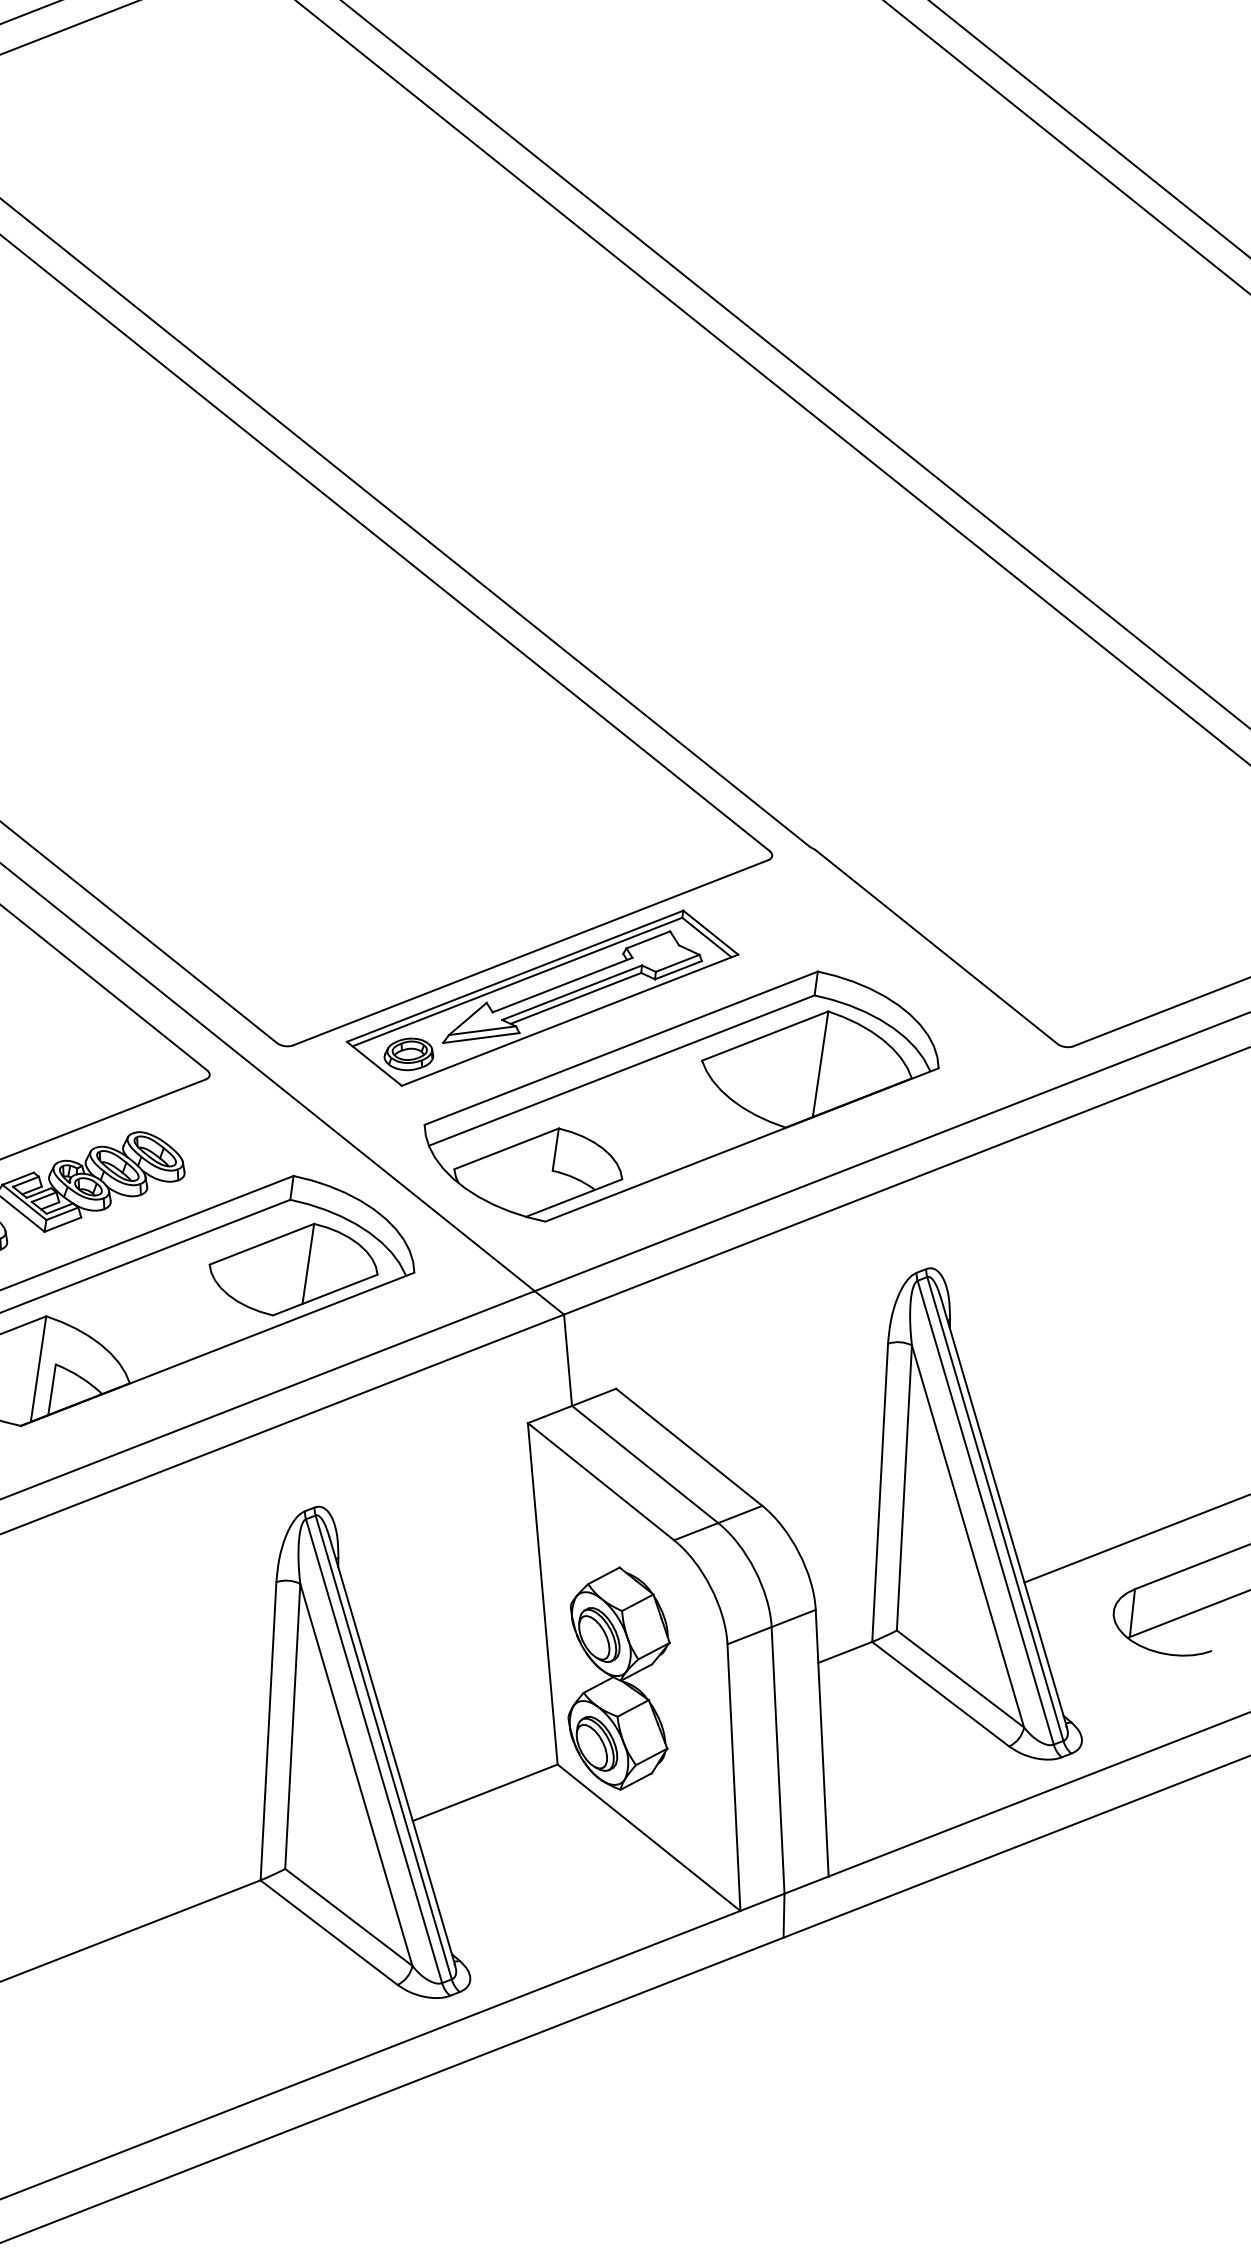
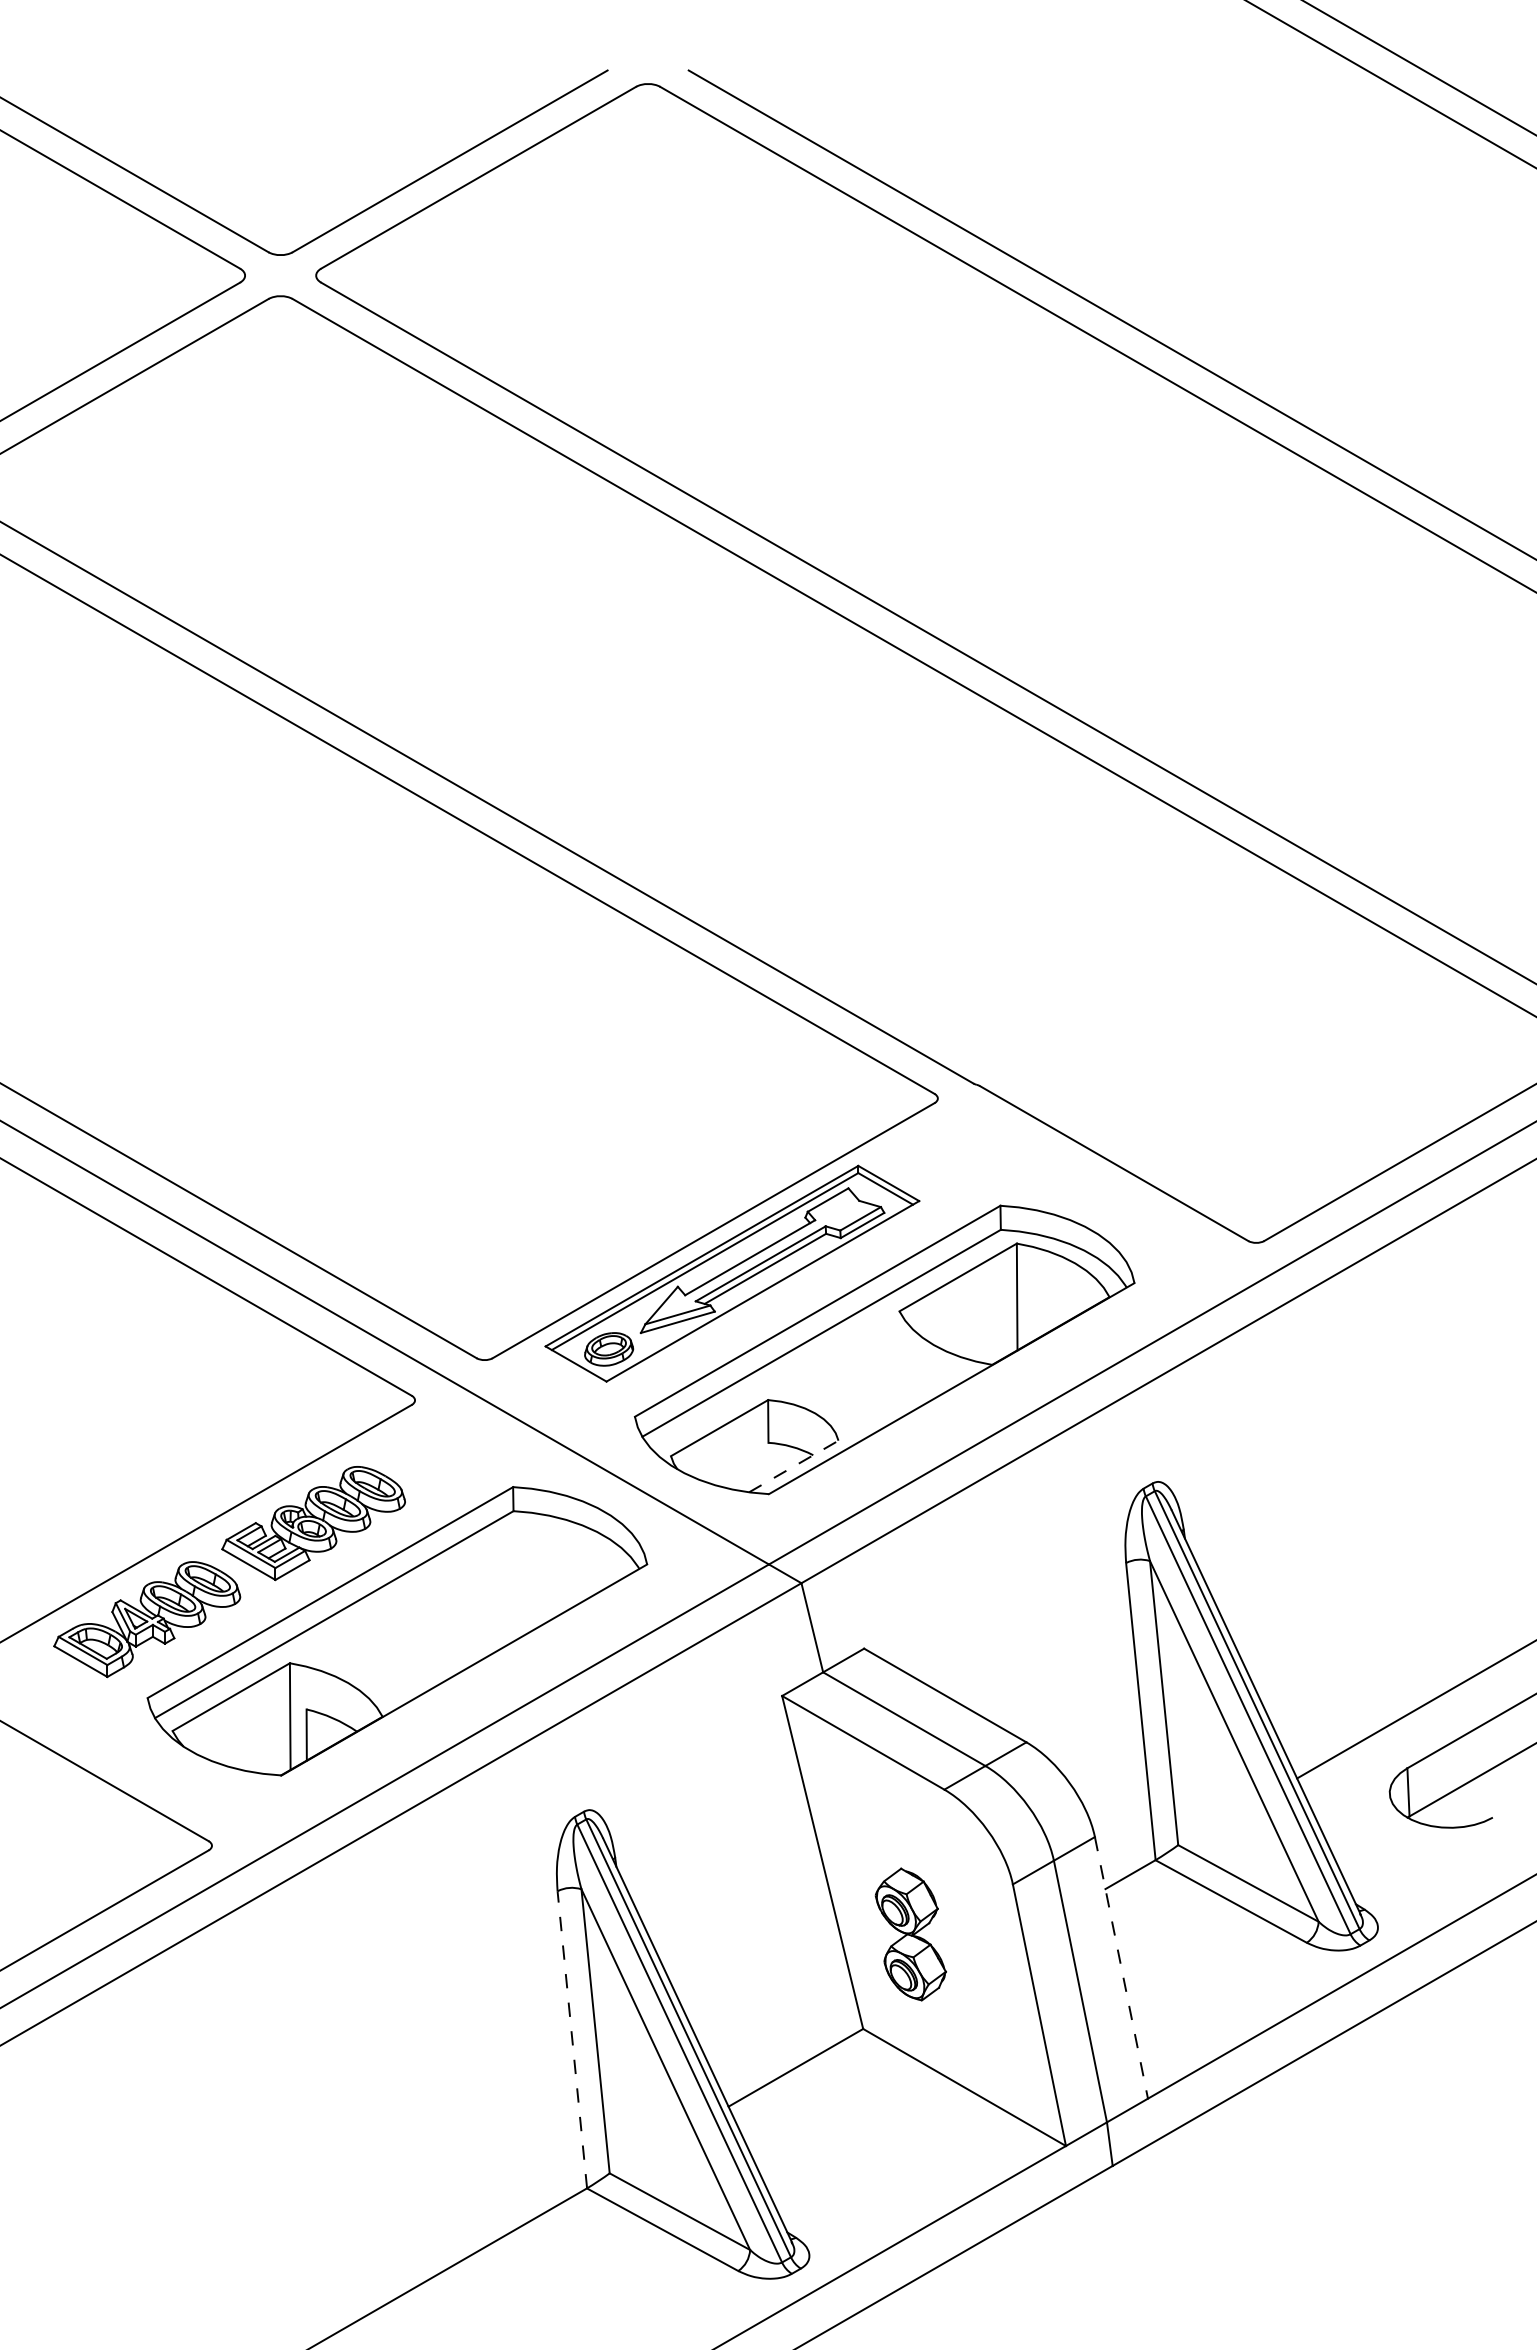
line: (573, 1198) -> (793, 1466), solid -> dashed
part: (293, 1269) -> (527, 1579), removed
part: (618, 1678) -> (910, 1934), size x0.6
line: (268, 1730) -> (572, 2039), solid -> dashed
line: (822, 1743) -> (1121, 1968), solid -> dashed

